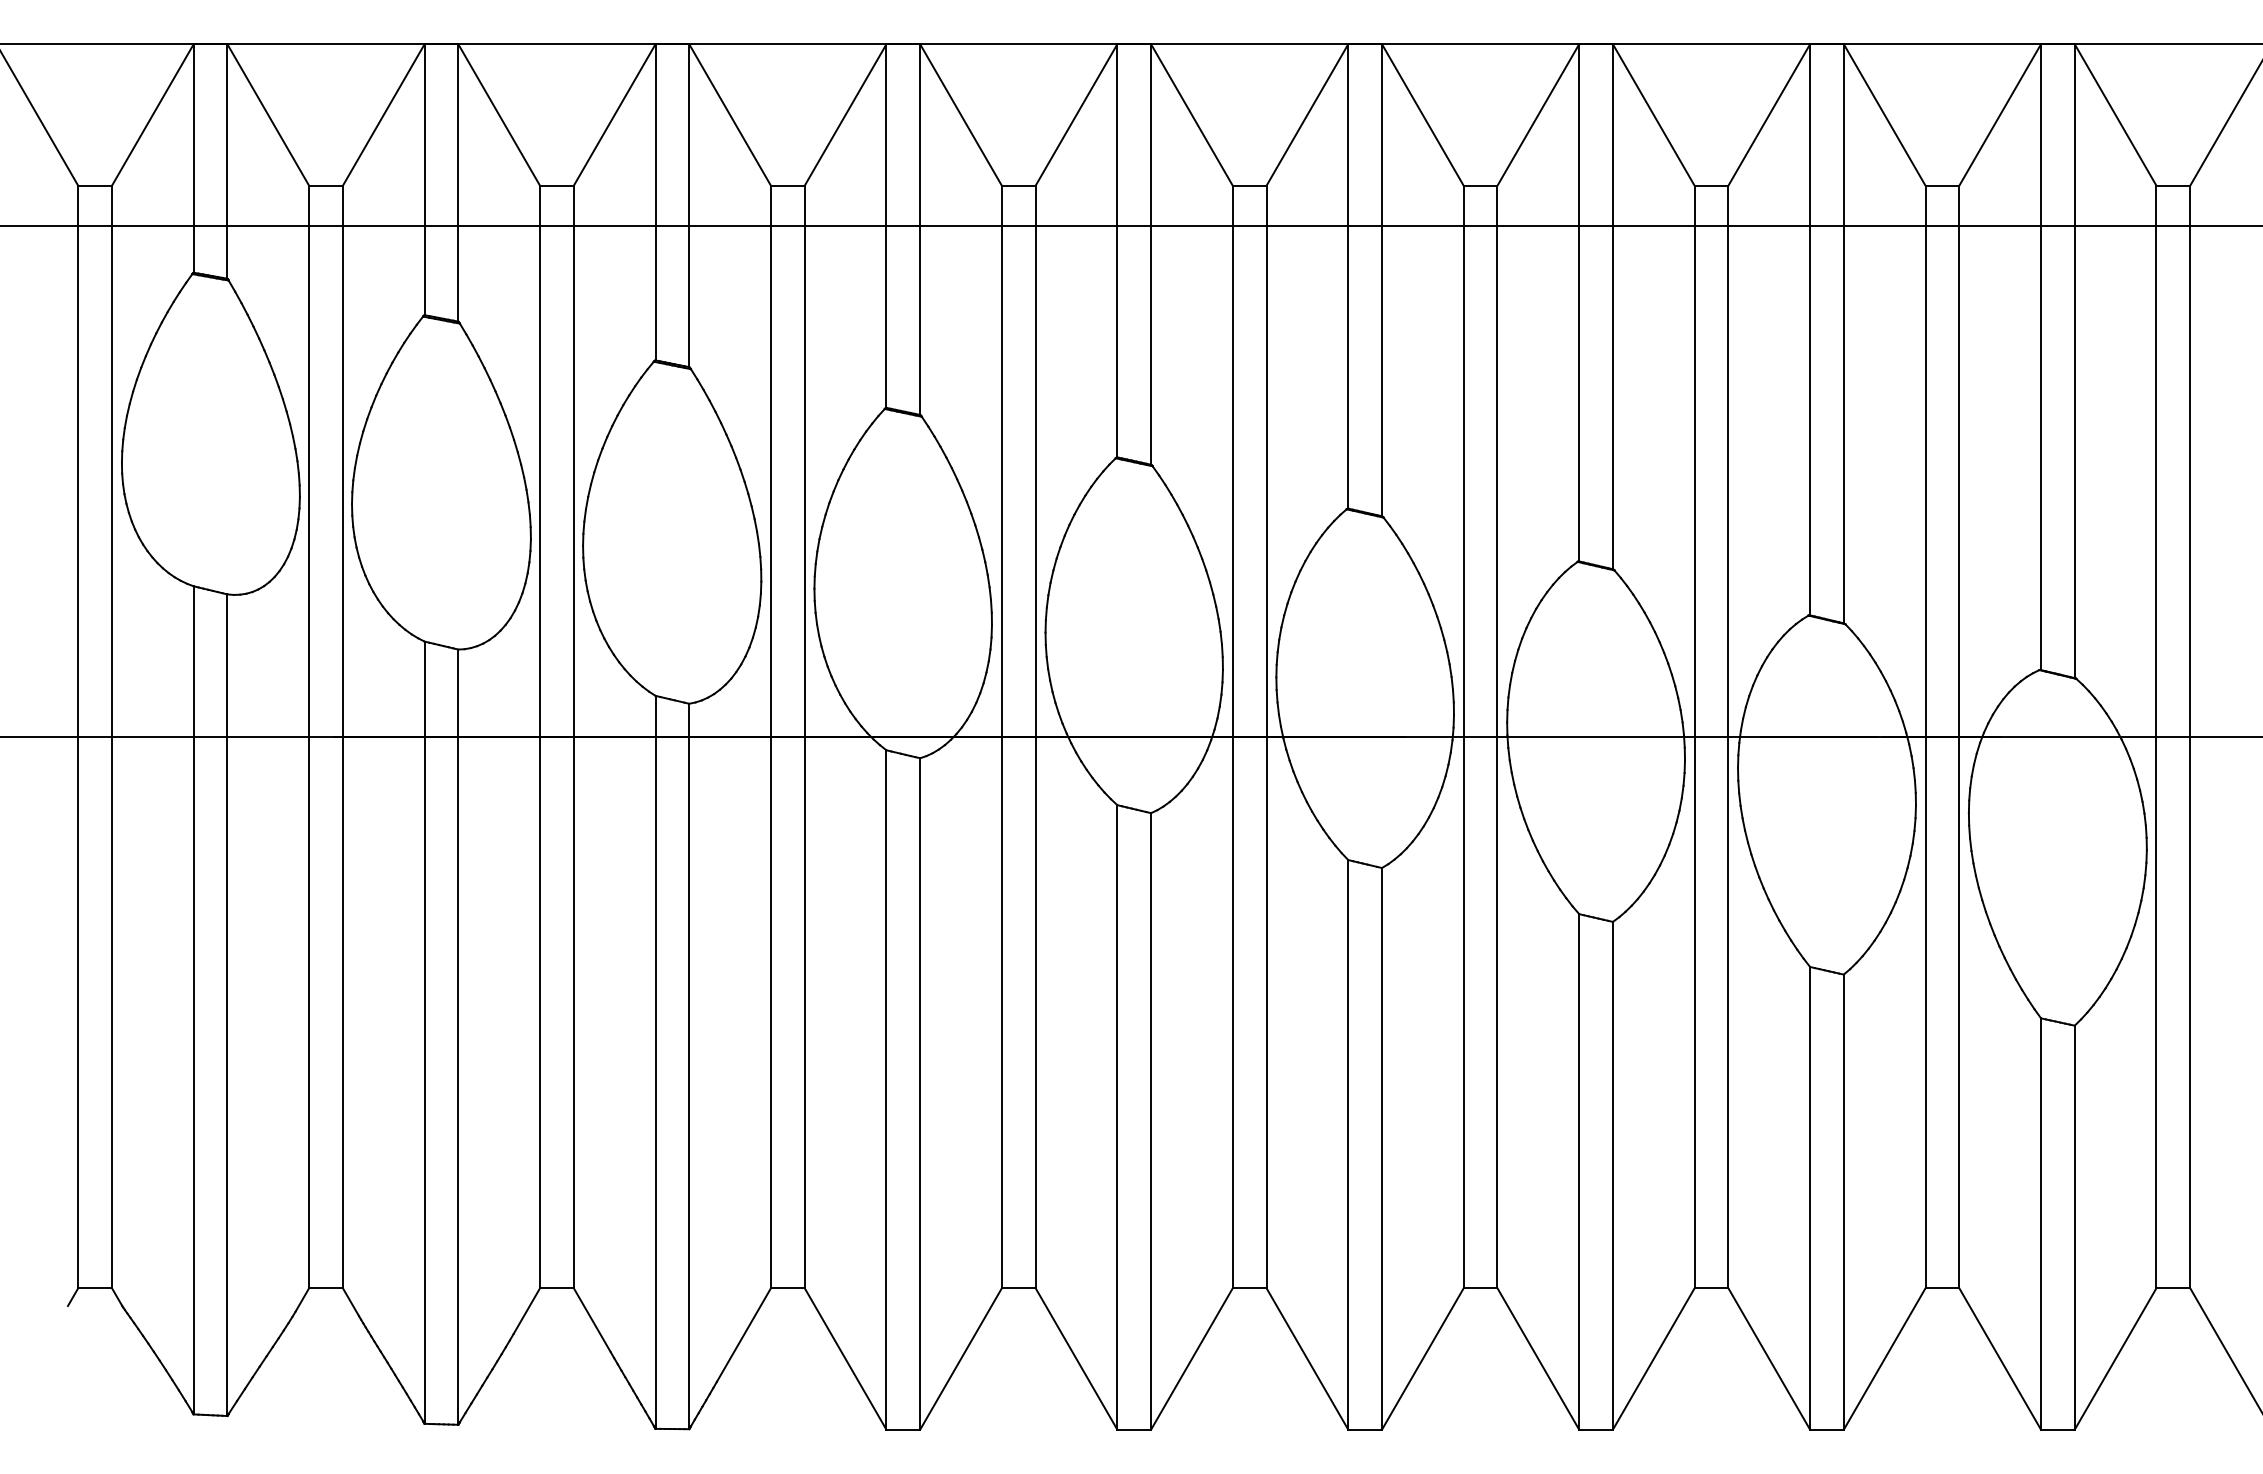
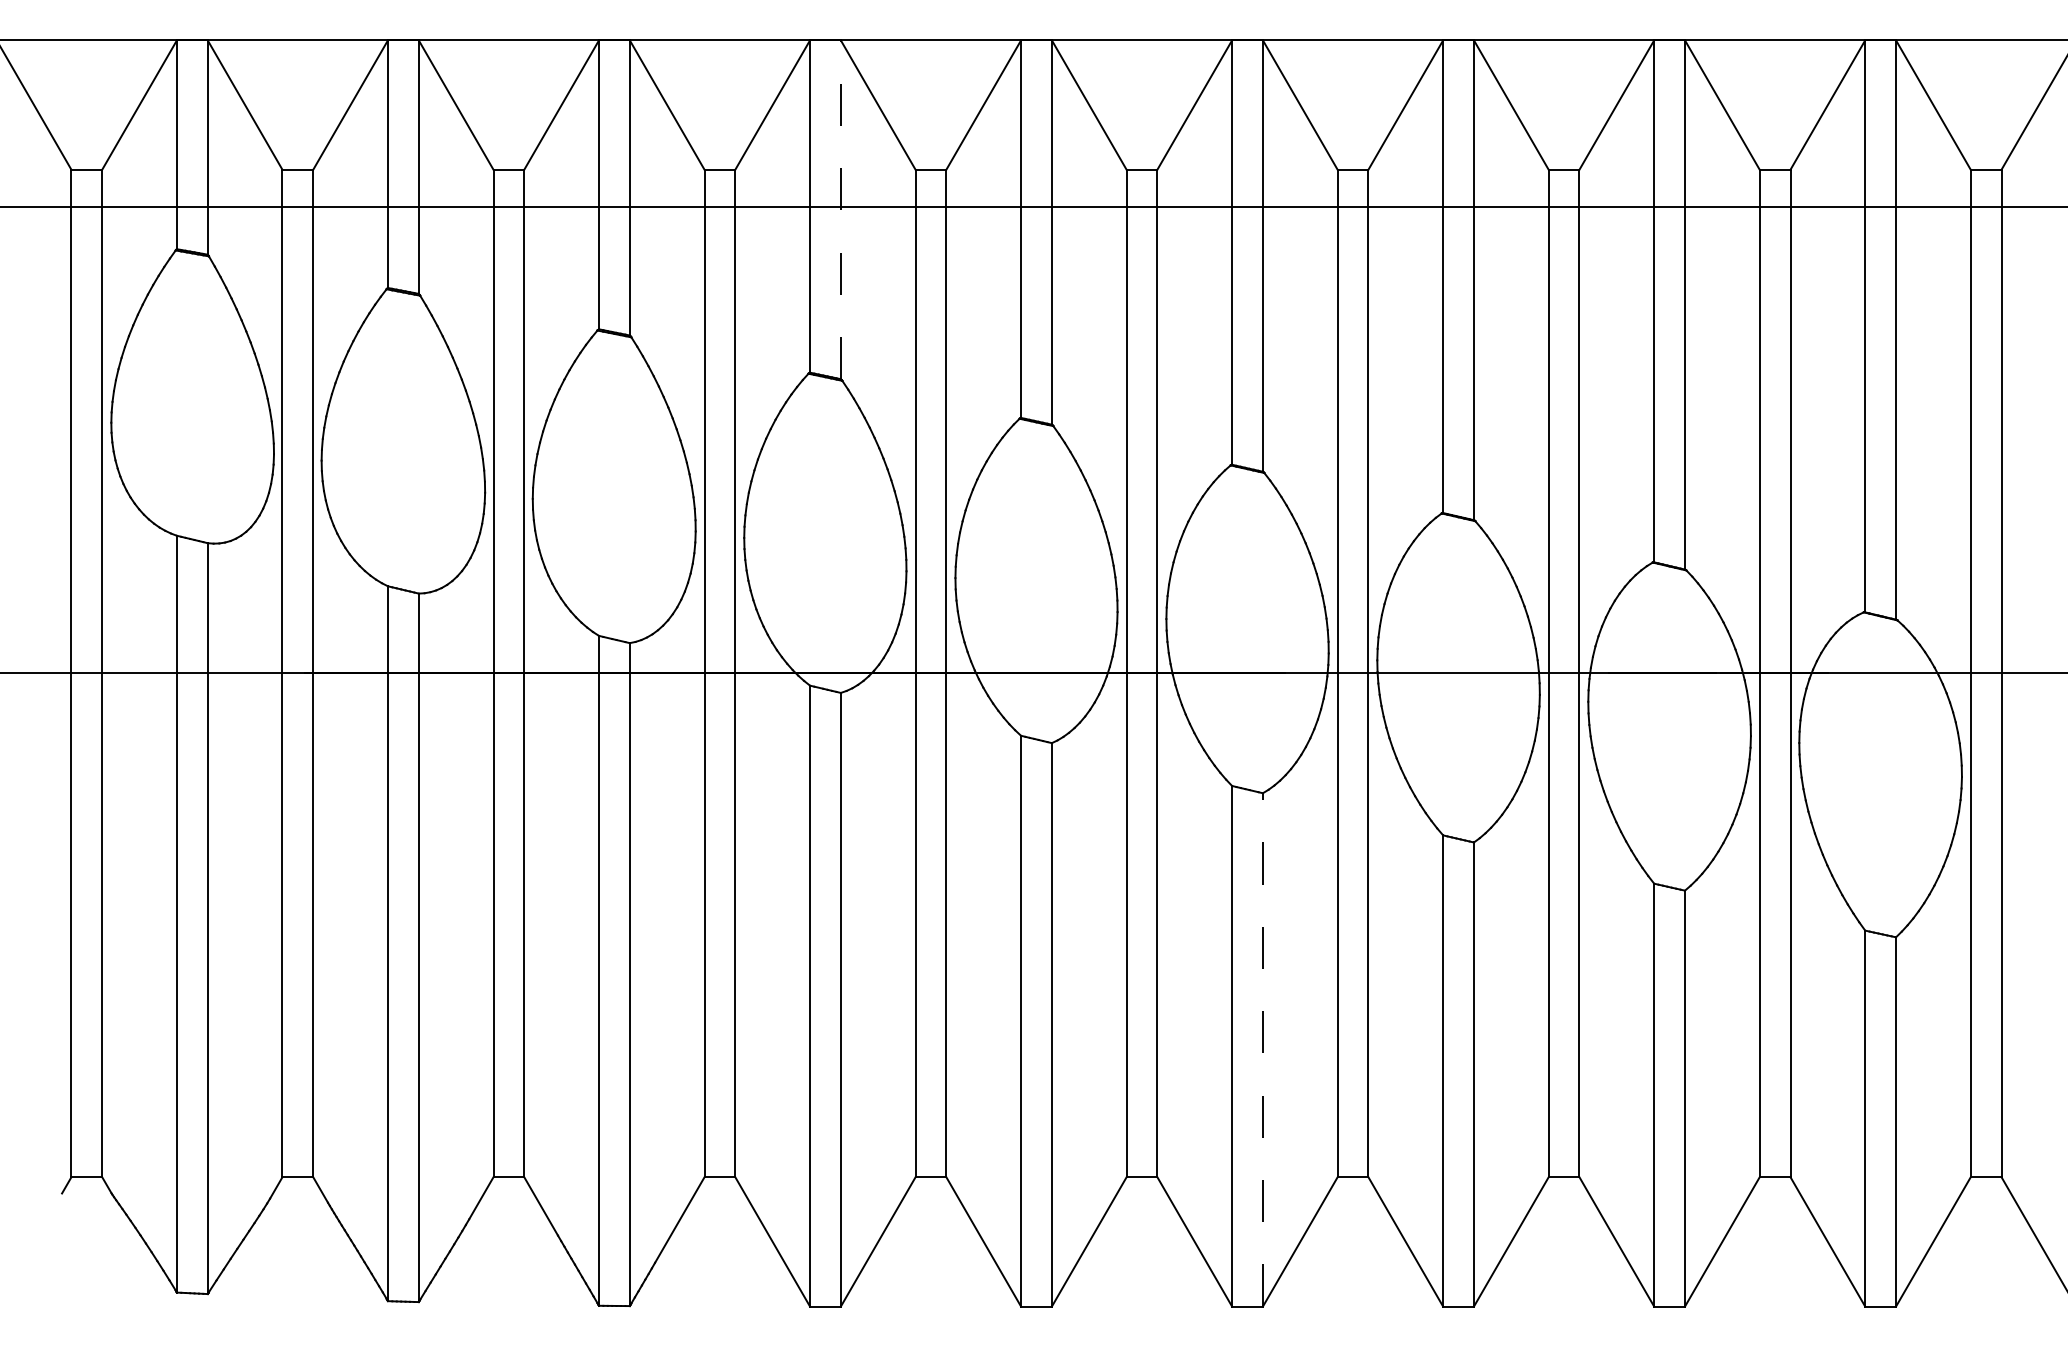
line: (919, 229) -> (840, 209), solid -> dashed
line: (1381, 1148) -> (1262, 1049), solid -> dashed

